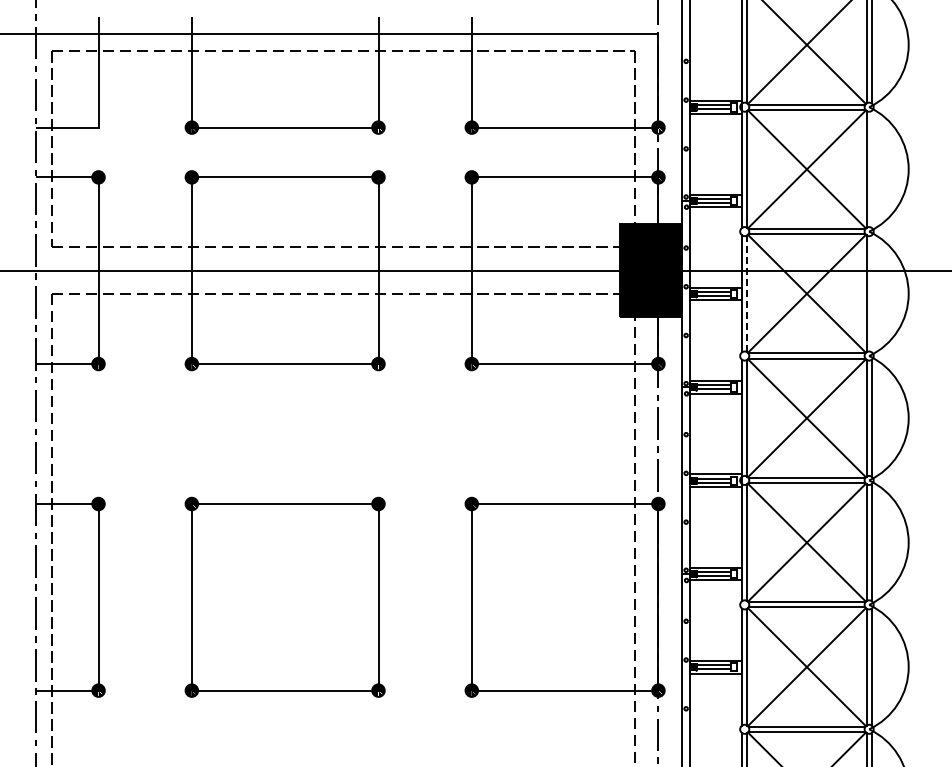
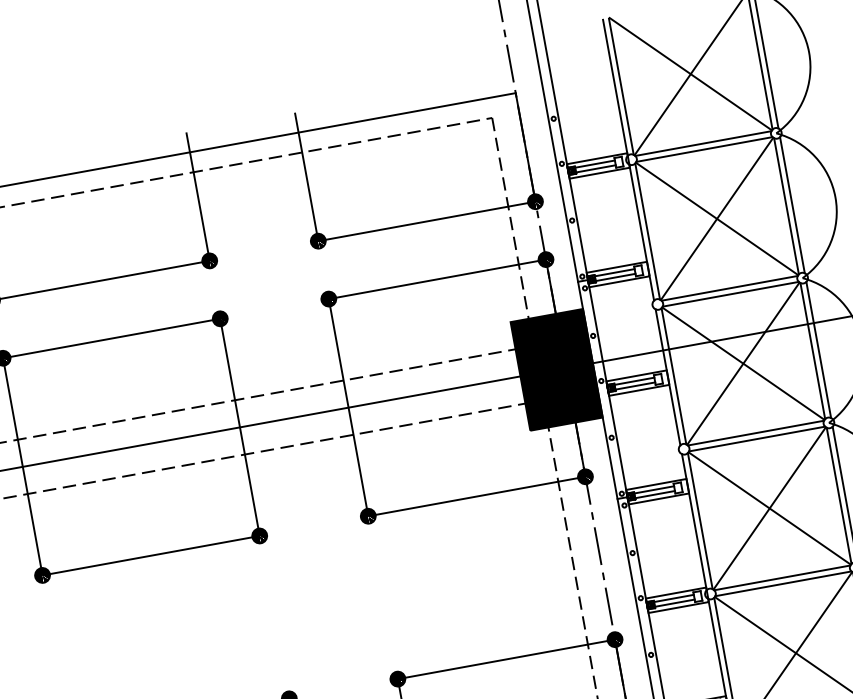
line: (871, 168) -> (791, 204), added
line: (747, 293) -> (674, 375), dashed -> solid
line: (871, 293) -> (818, 349), added

